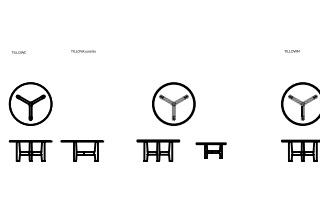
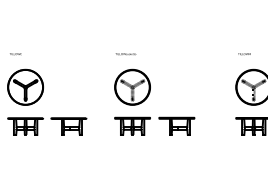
text: (83, 51) -> (125, 54), moved
text: (291, 51) -> (244, 54), moved
text: (18, 52) -> (15, 54), moved
part: (173, 103) -> (132, 86), moved
part: (210, 149) -> (176, 125), size x1.43

